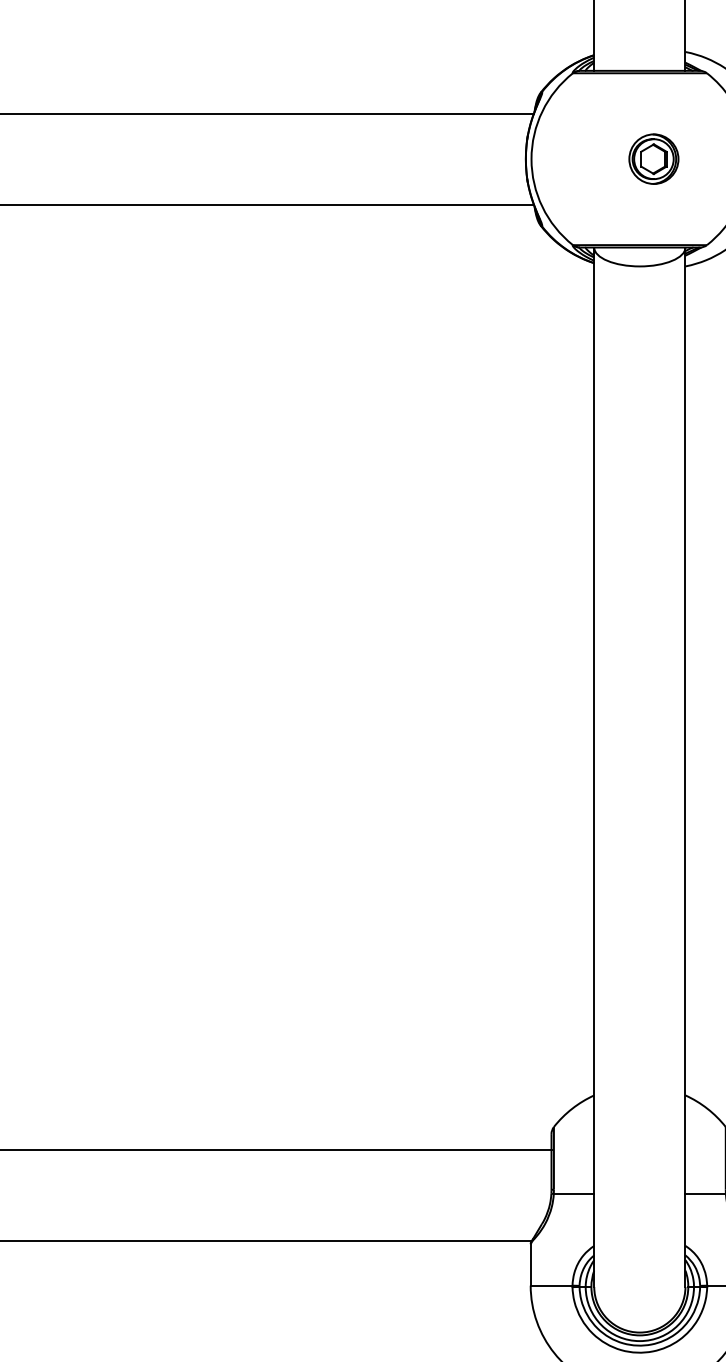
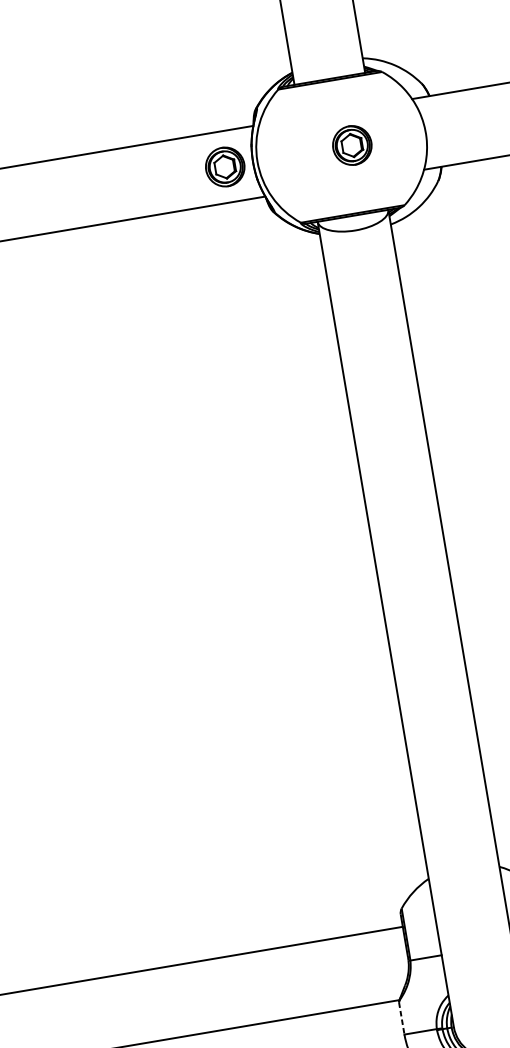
part: (489, 158) -> (224, 166), added
line: (530, 1264) -> (401, 1018), solid -> dashed

